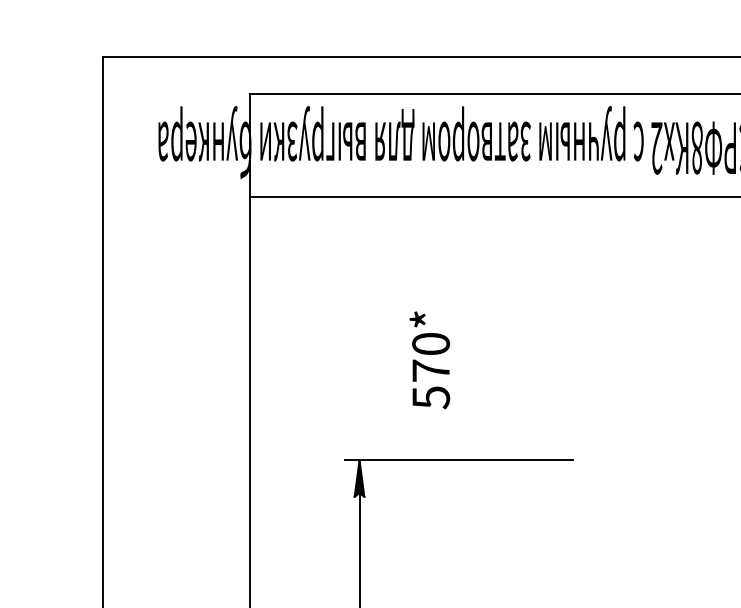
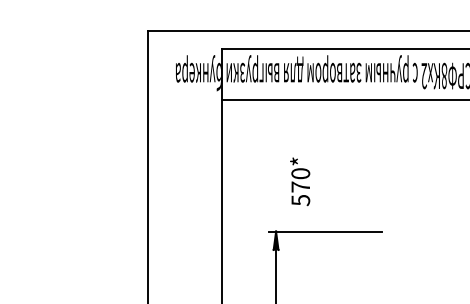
text: (430, 359) -> (300, 181), moved

